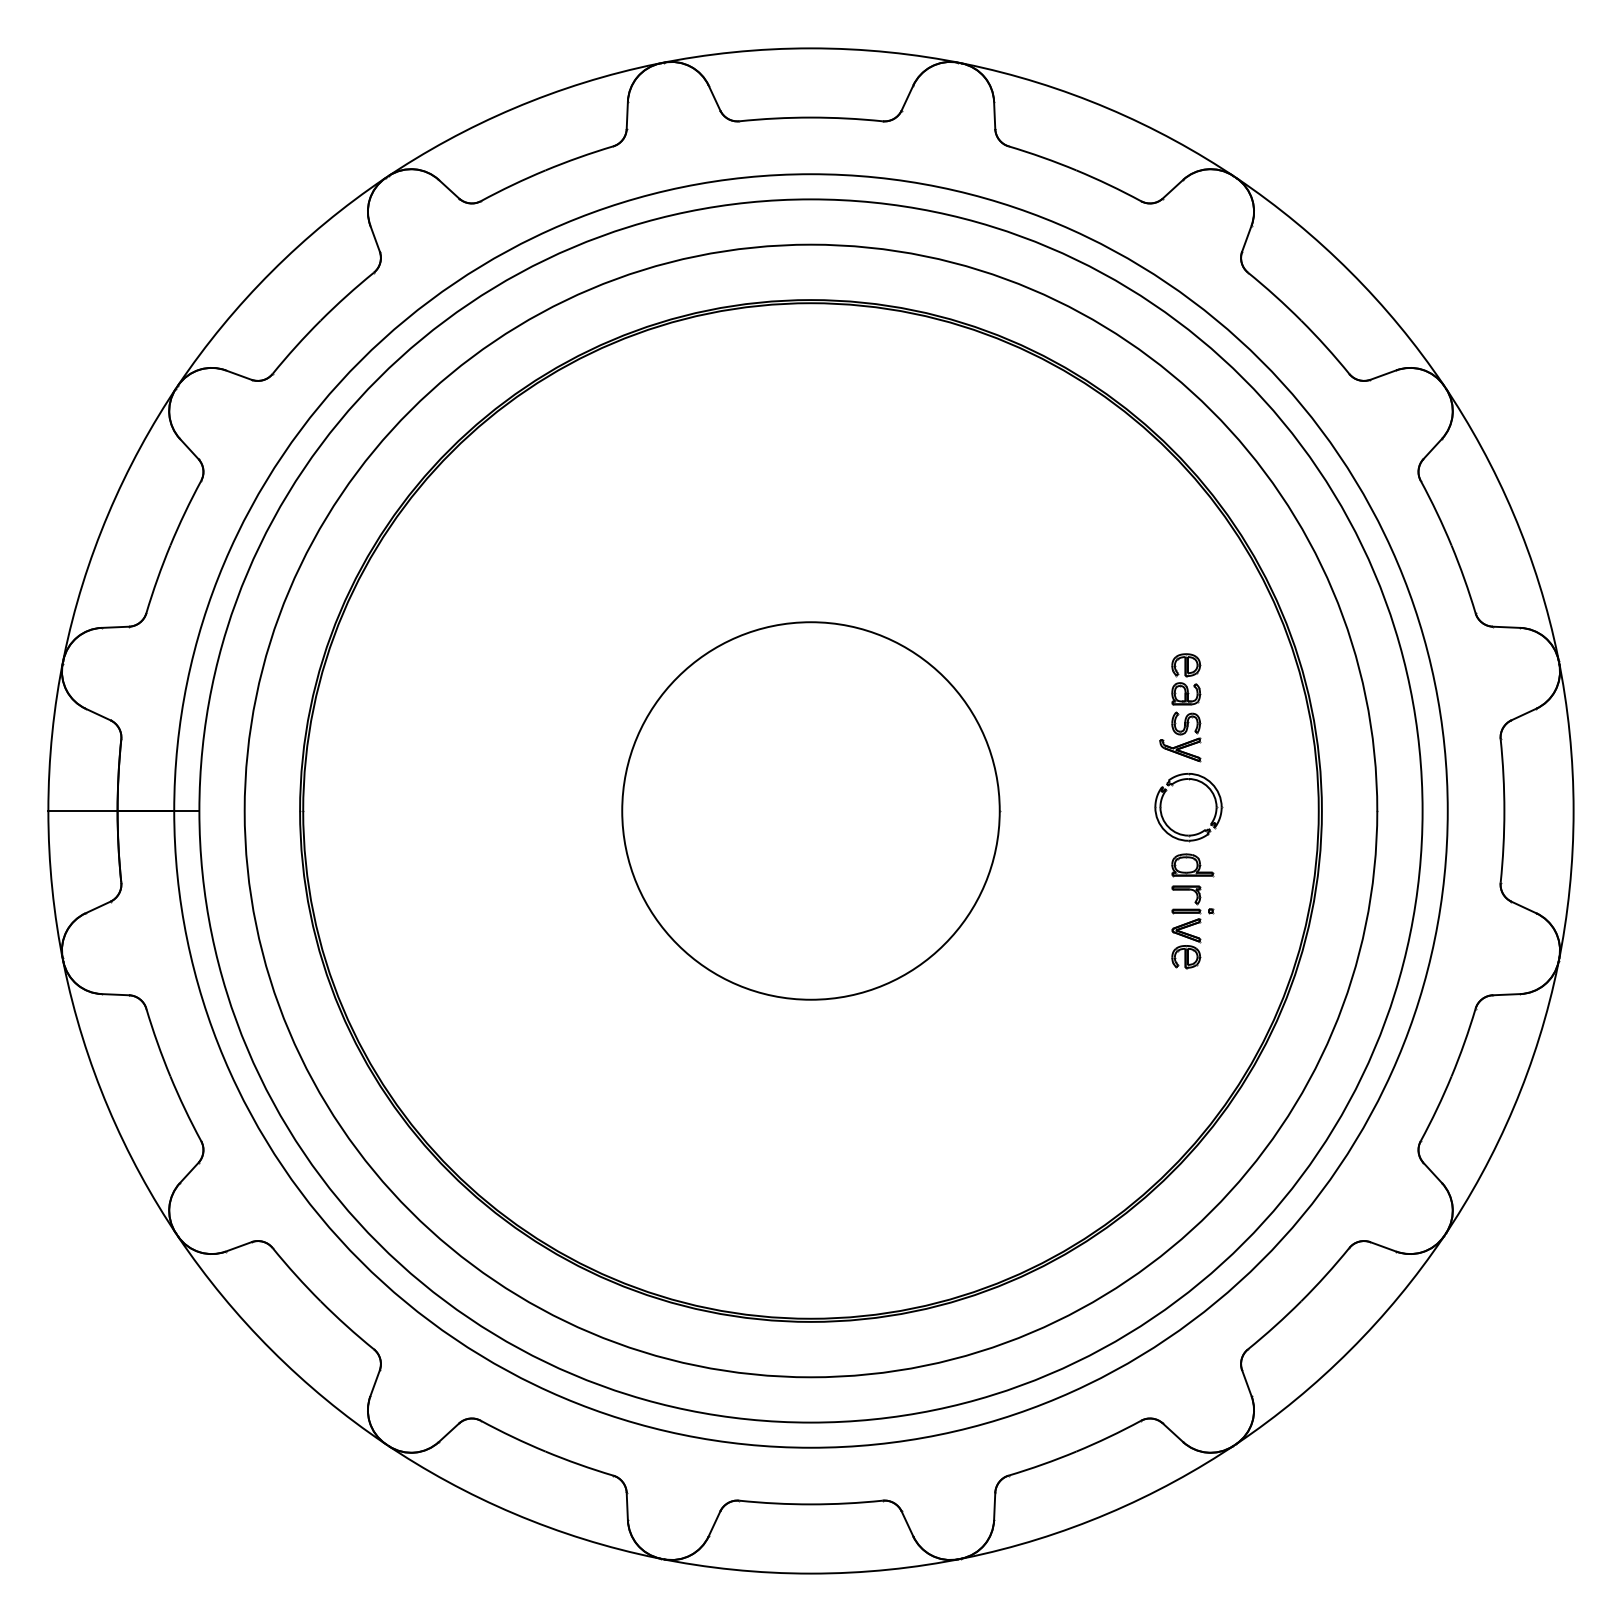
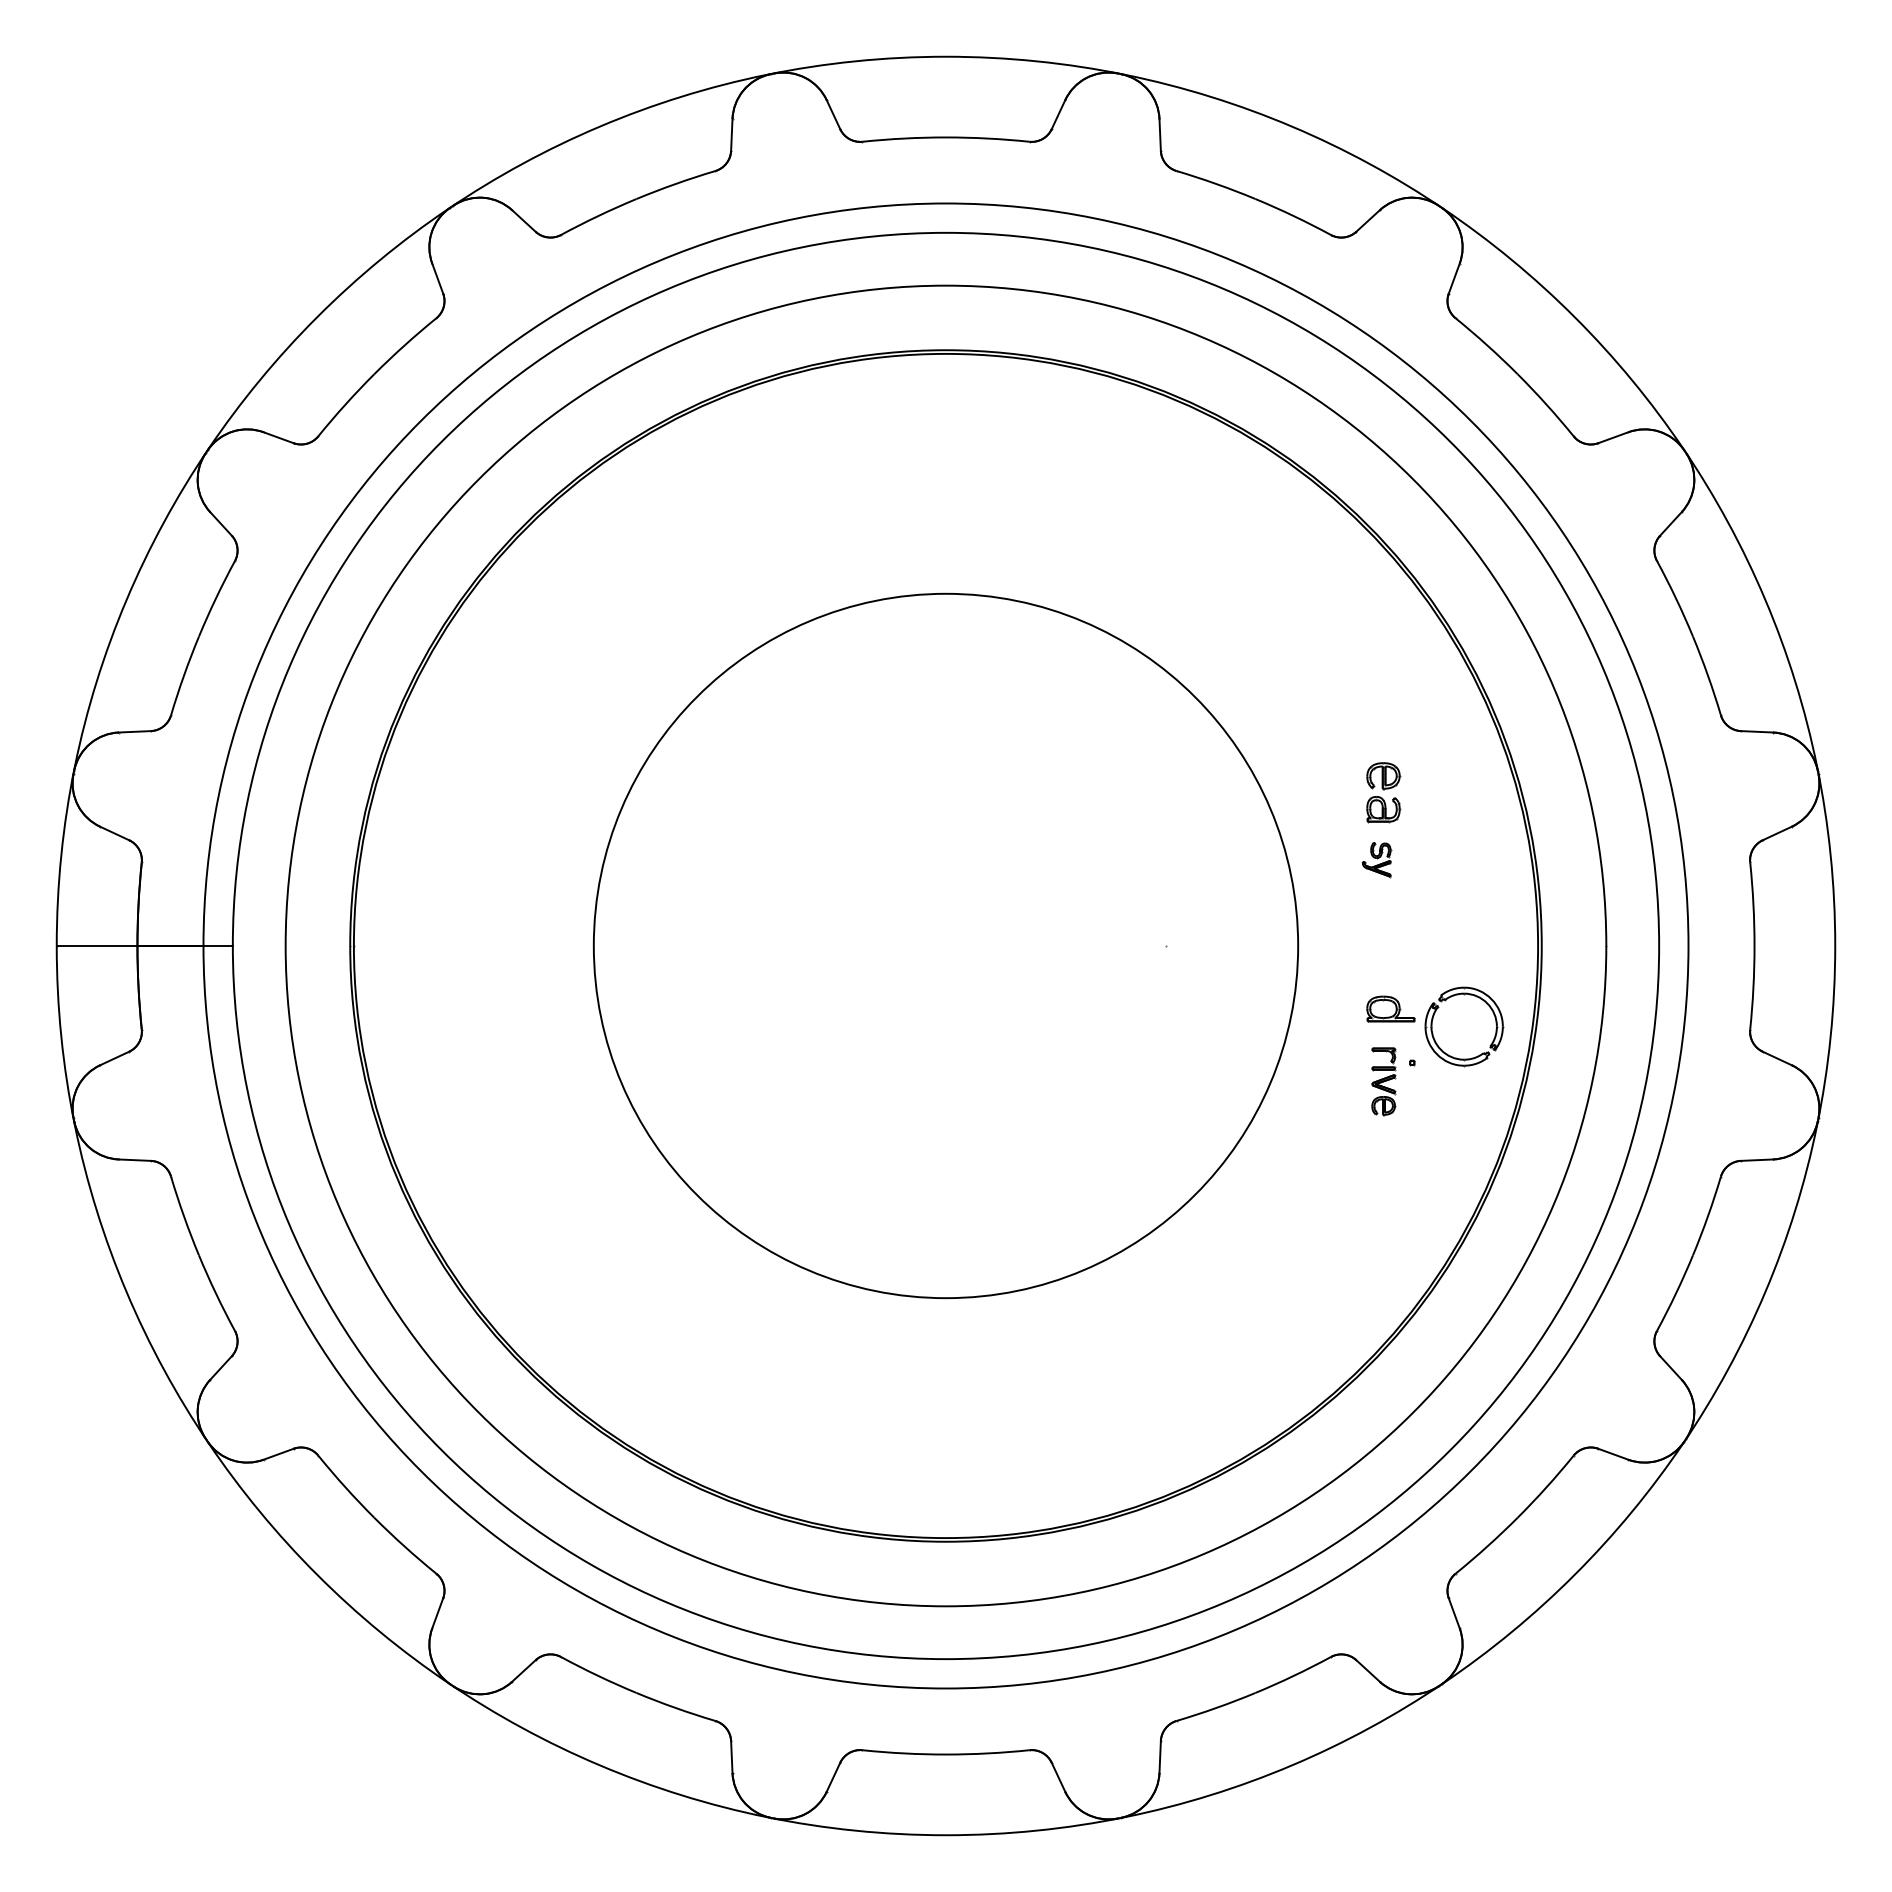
part: (1180, 736) -> (1376, 859), size x0.6
part: (1188, 780) -> (1464, 995), moved
circle: (810, 810) -> (945, 945), size x1.6
part: (1186, 927) -> (1383, 1081), size x0.7

